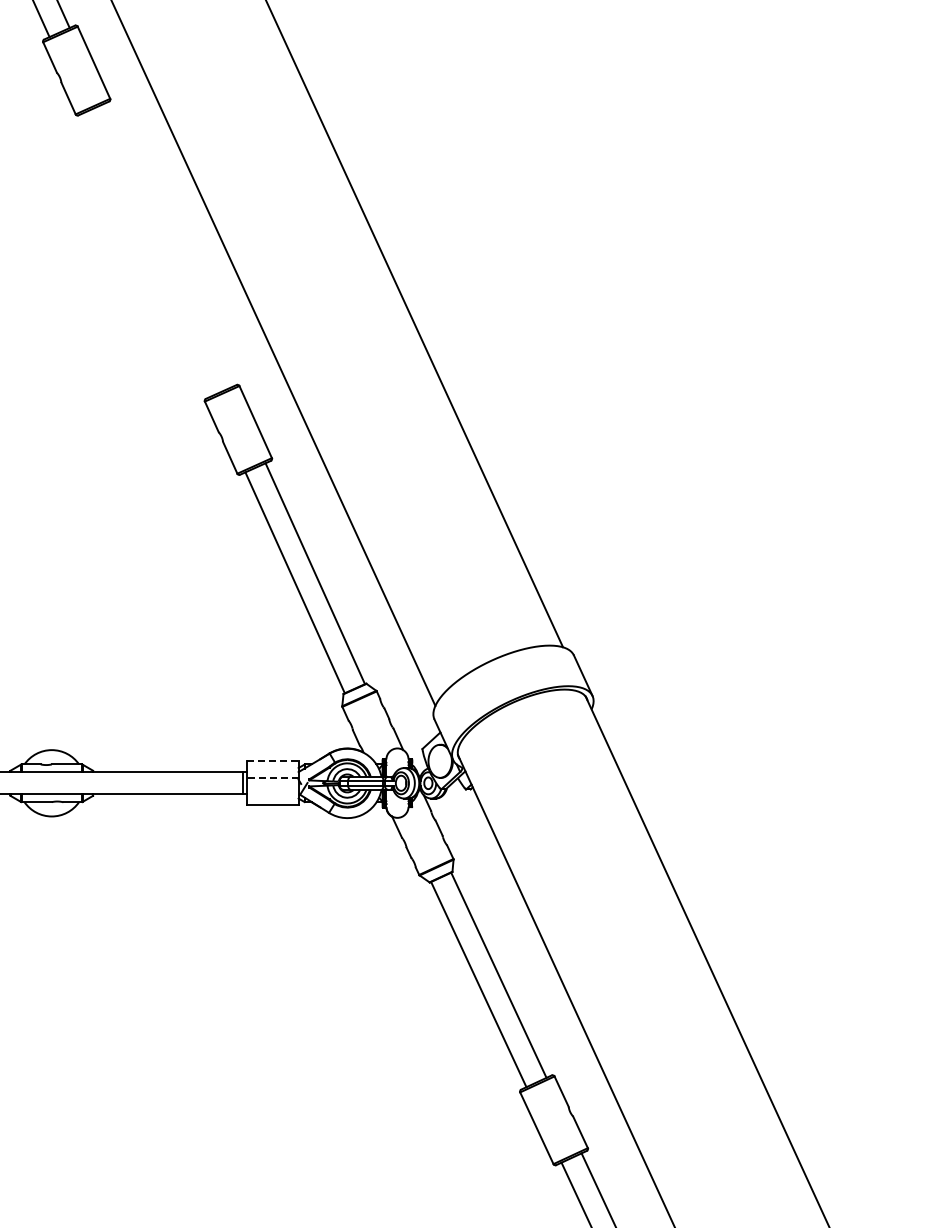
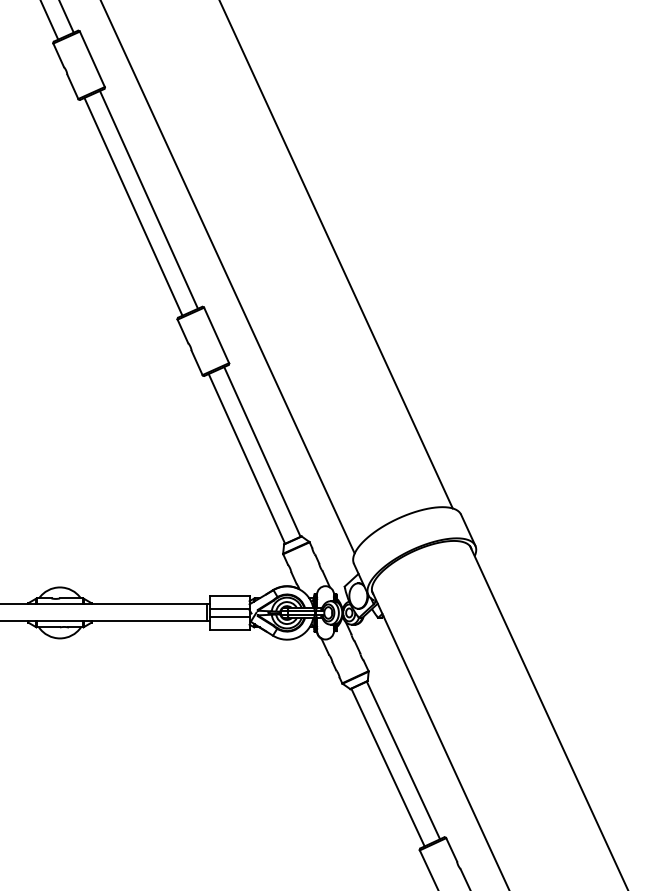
line: (167, 245) -> (148, 199), added
line: (147, 254) -> (133, 206), added
line: (273, 761) -> (230, 596), dashed -> solid
line: (273, 777) -> (230, 608), dashed -> solid
line: (272, 788) -> (229, 616), added

